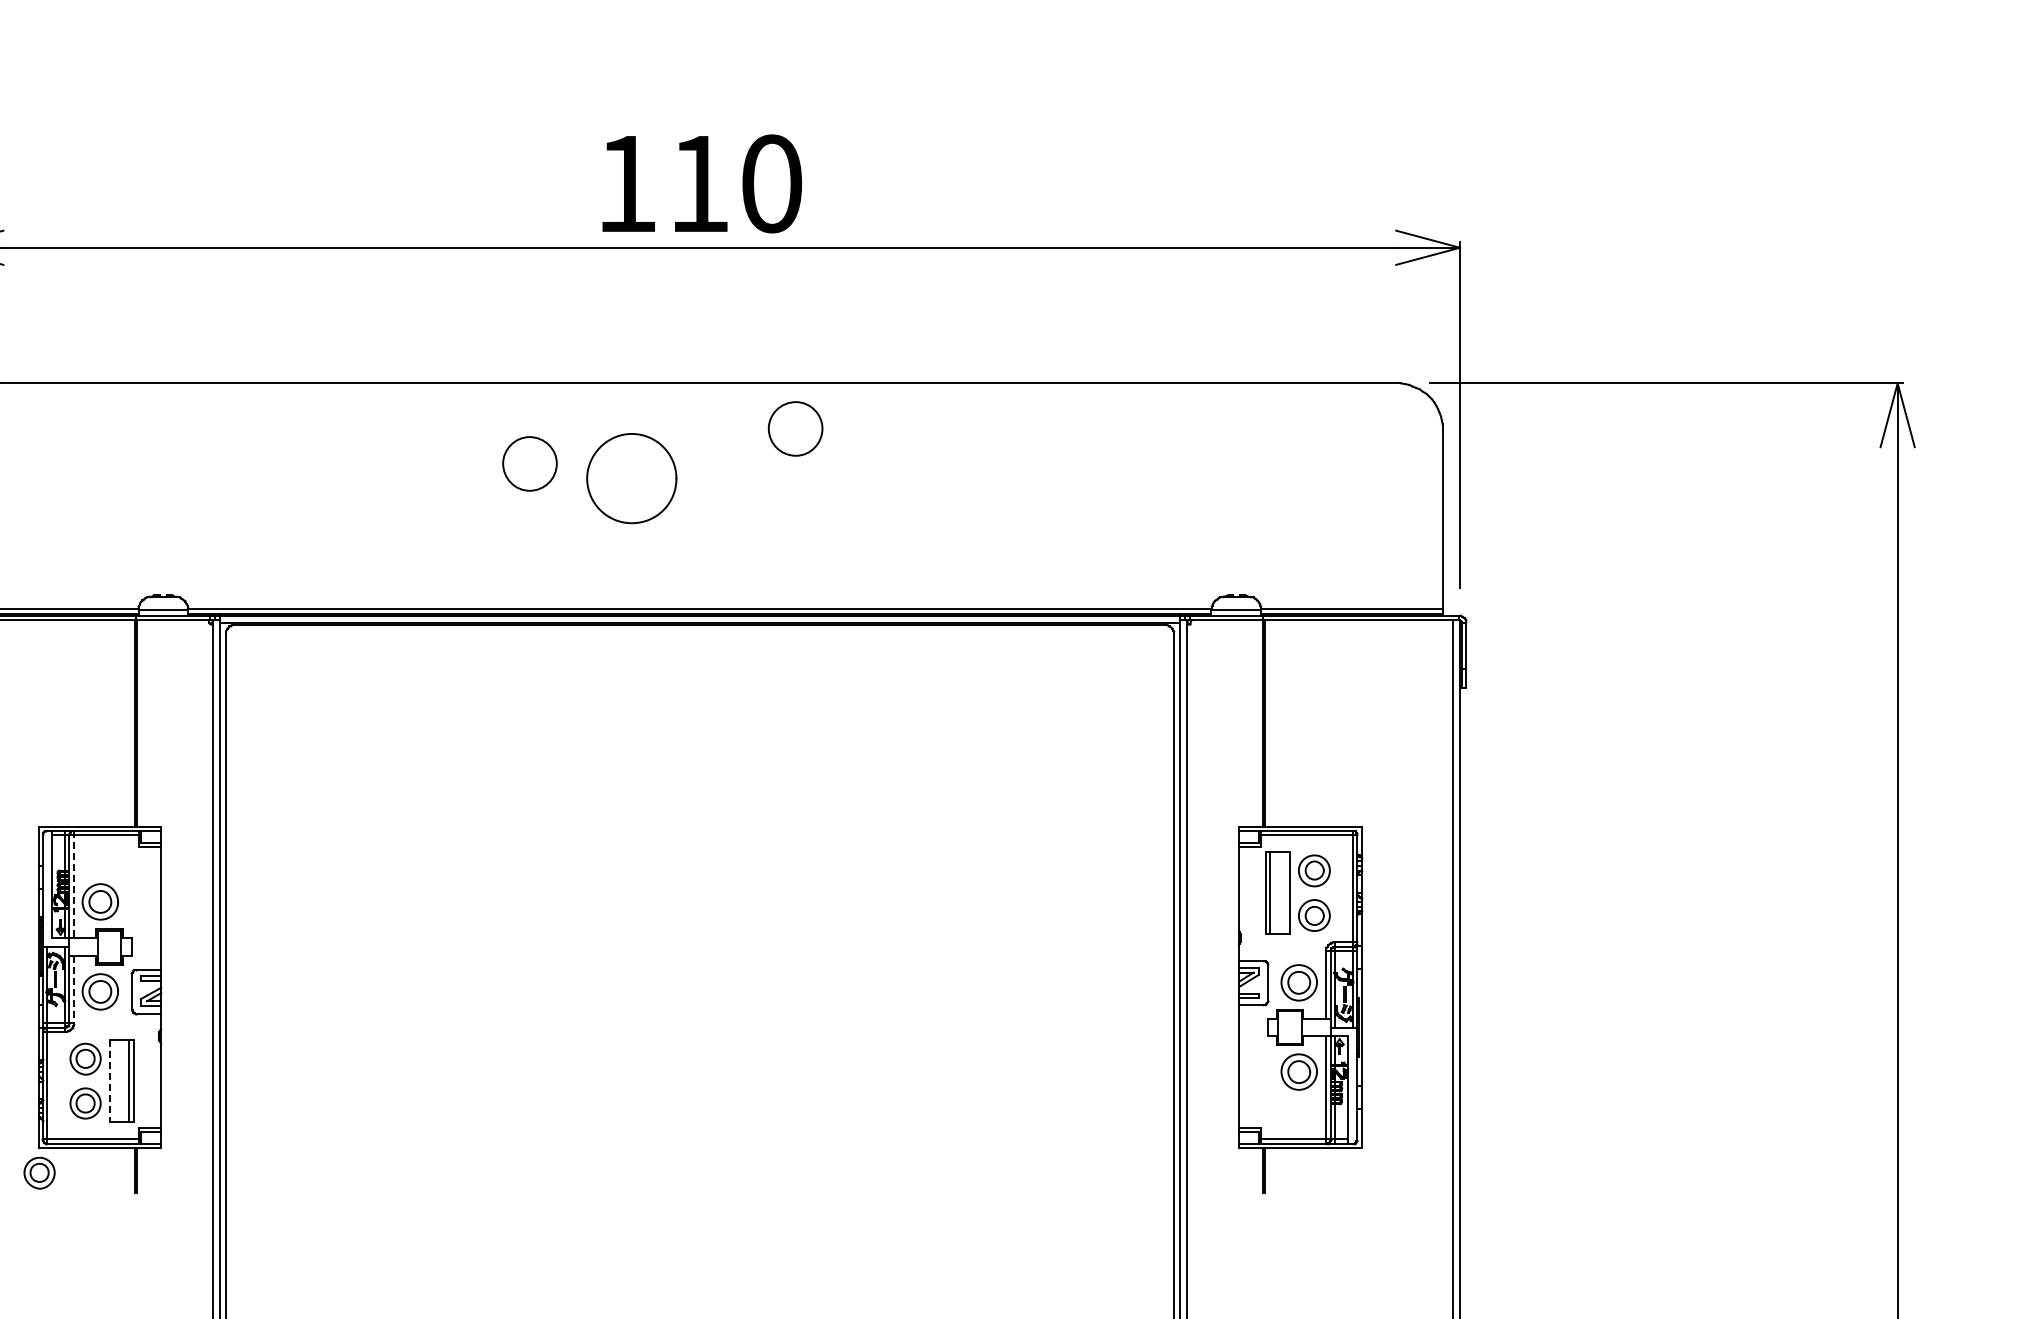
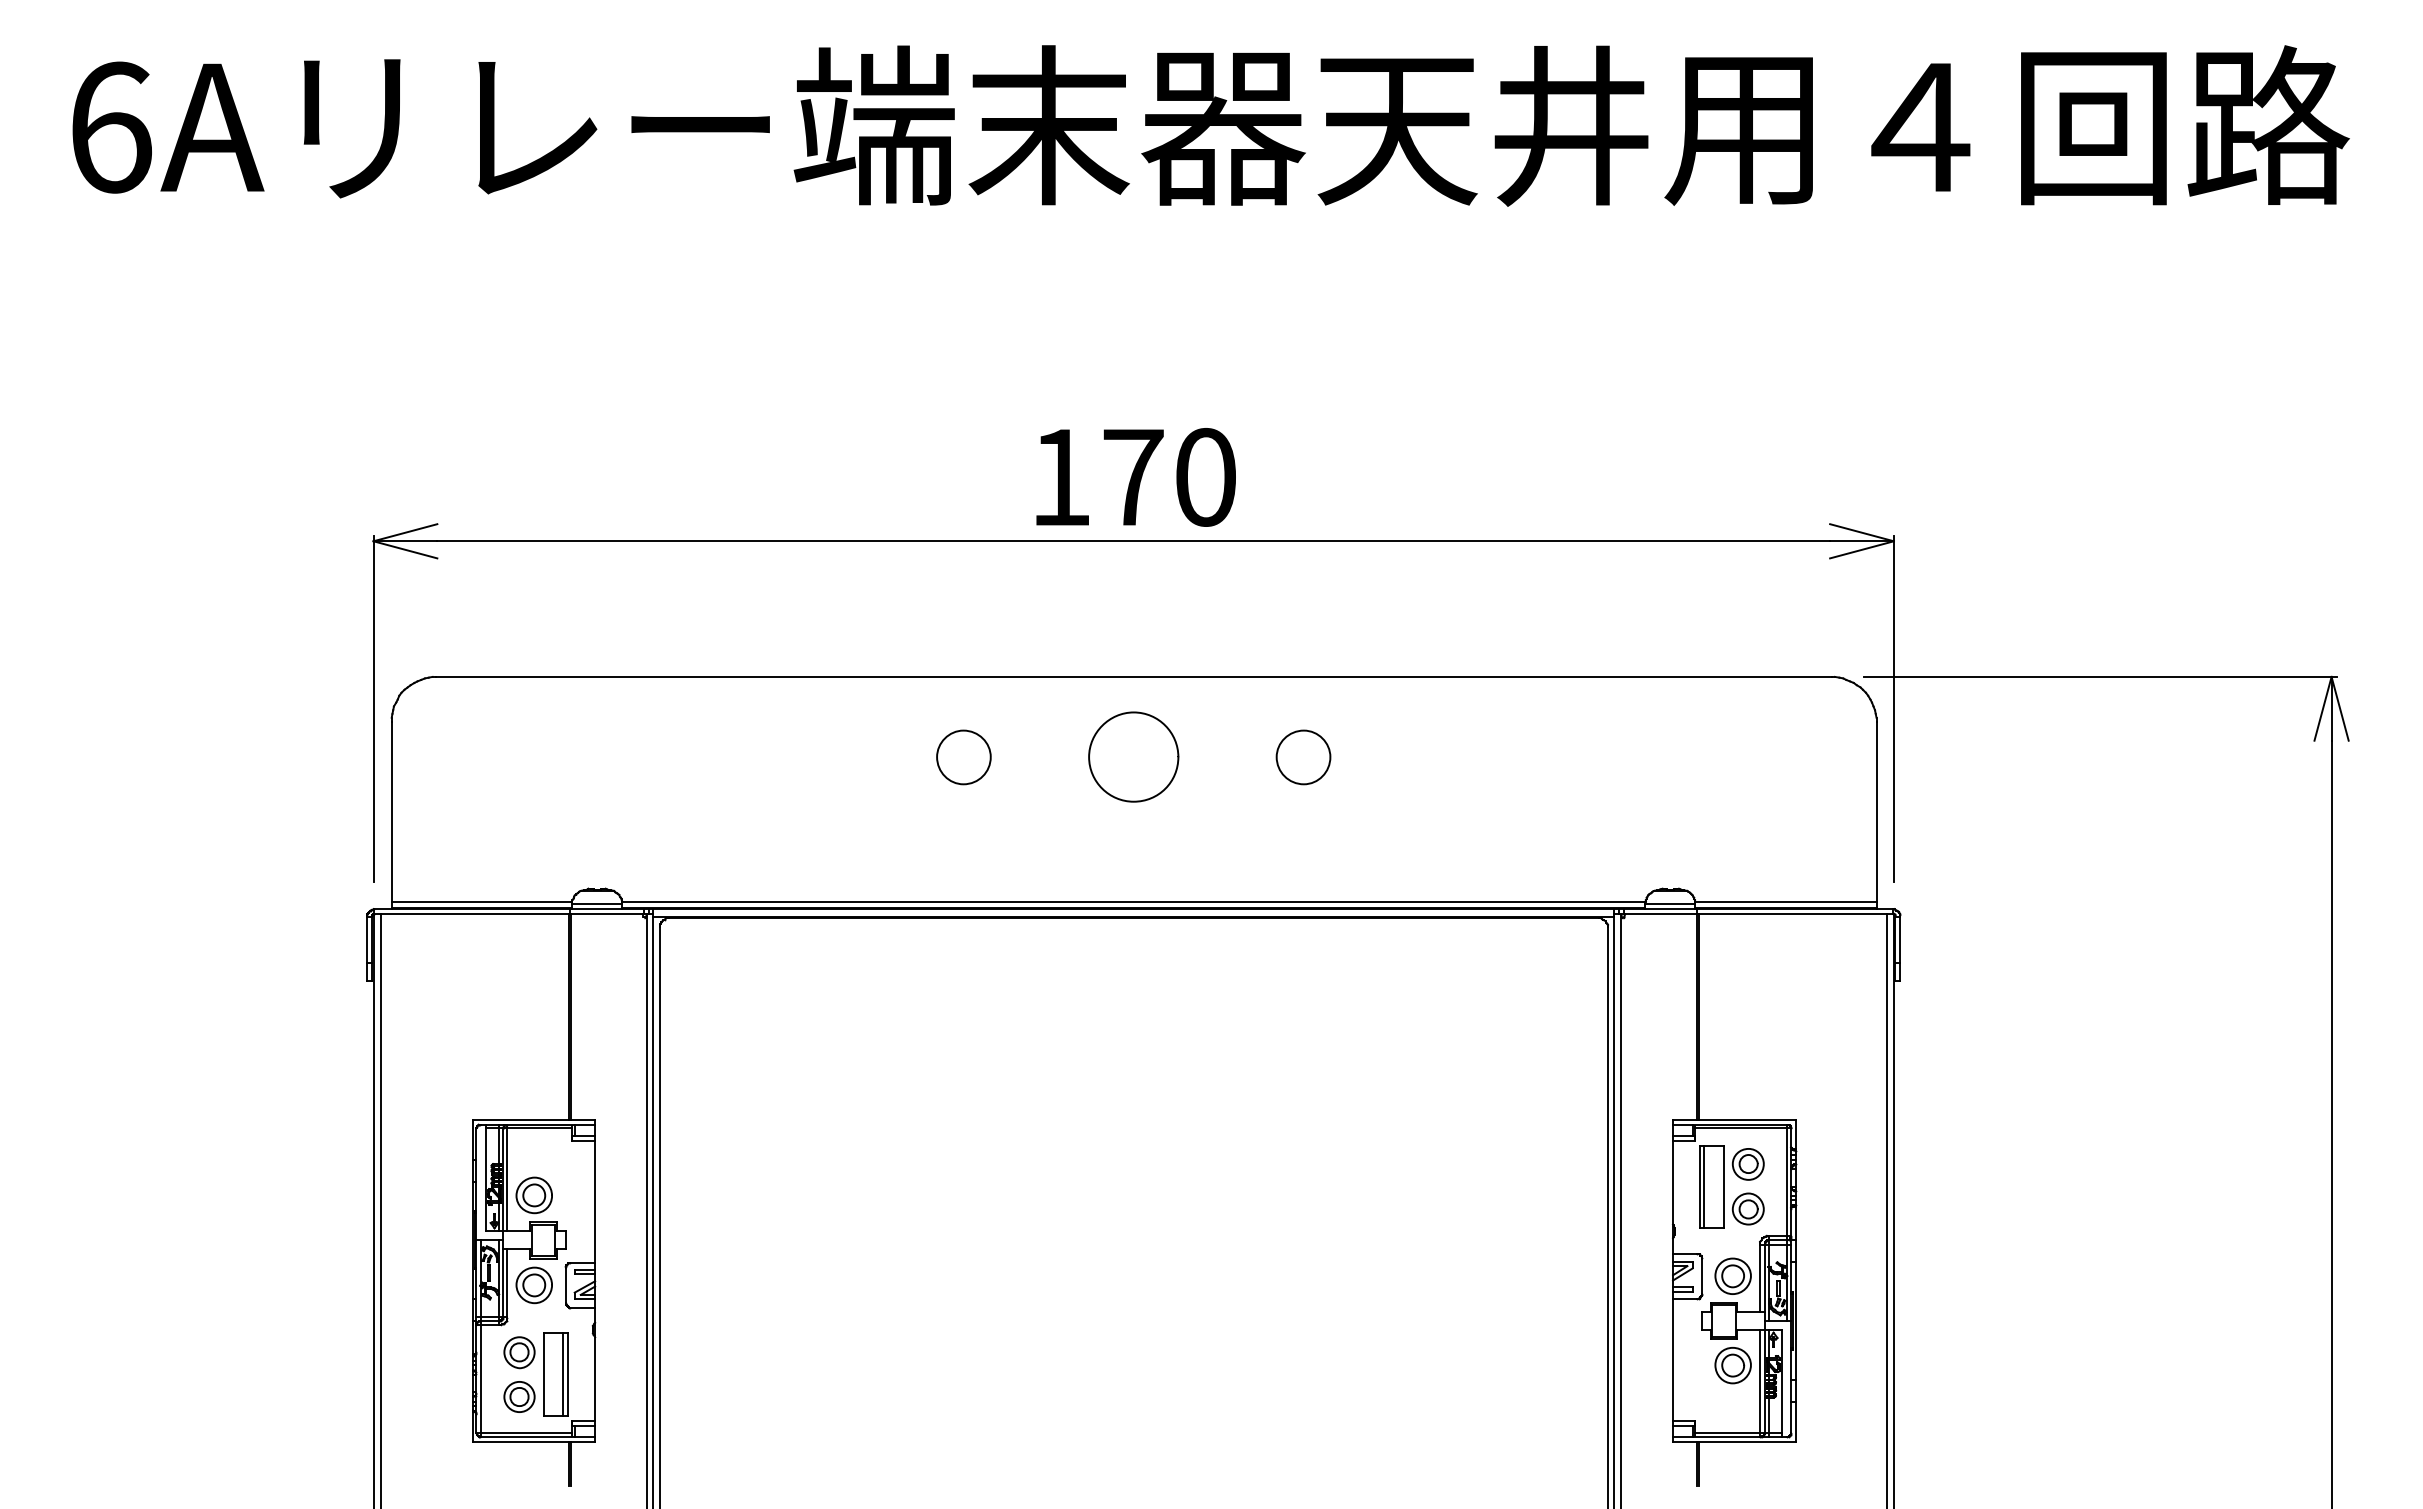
text: (699, 184) -> (1133, 477), 110 -> 170
part: (795, 429) -> (1303, 757), moved
curve: (603, 446) -> (1105, 724), moved
line: (73, 885) -> (507, 1178), dashed -> solid
line: (73, 990) -> (507, 1283), dashed -> solid
line: (109, 1082) -> (543, 1375), dashed -> solid
part: (39, 1173) -> (473, 1466), removed

